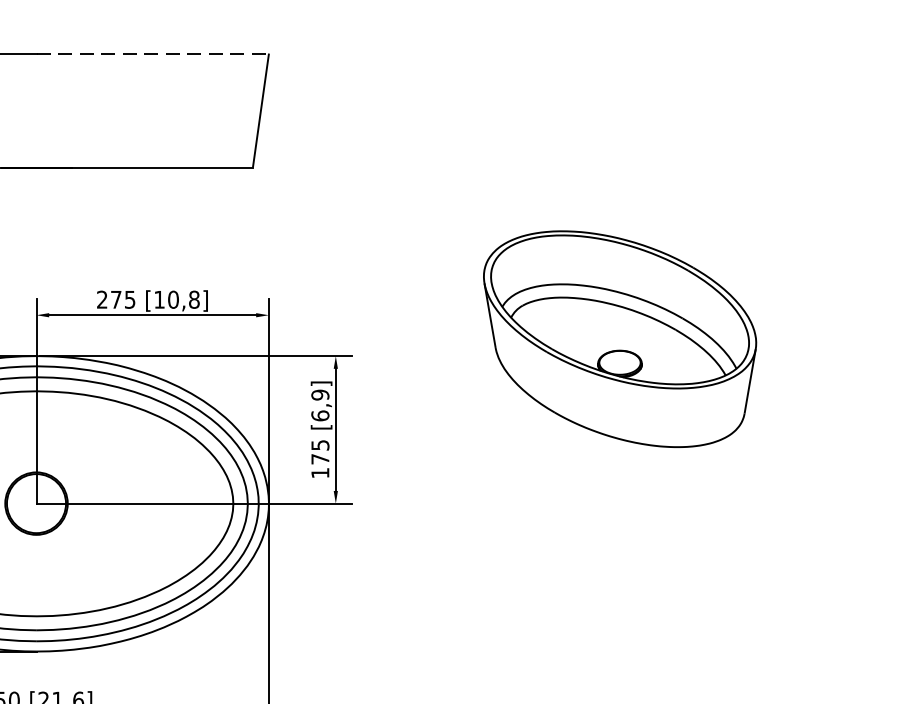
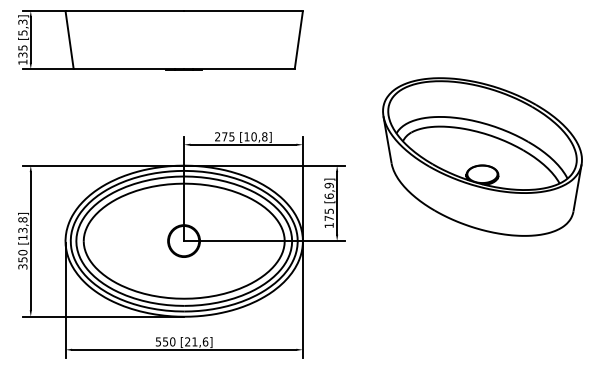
line: (154, 52) -> (244, 10), dashed -> solid
part: (620, 338) -> (482, 156), size x1.43

